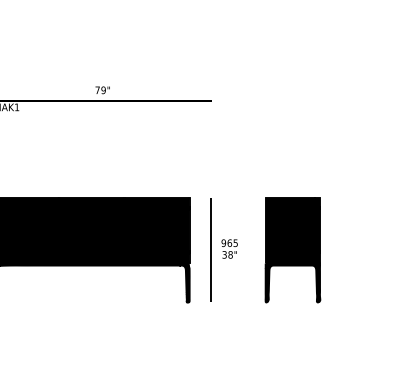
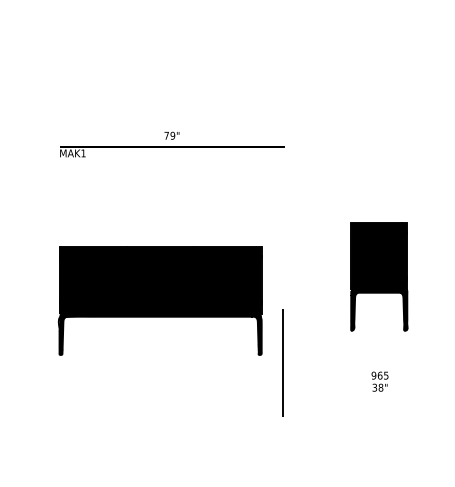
text: (229, 248) -> (379, 381), moved
line: (209, 249) -> (282, 362), moved
part: (293, 249) -> (379, 276), moved

